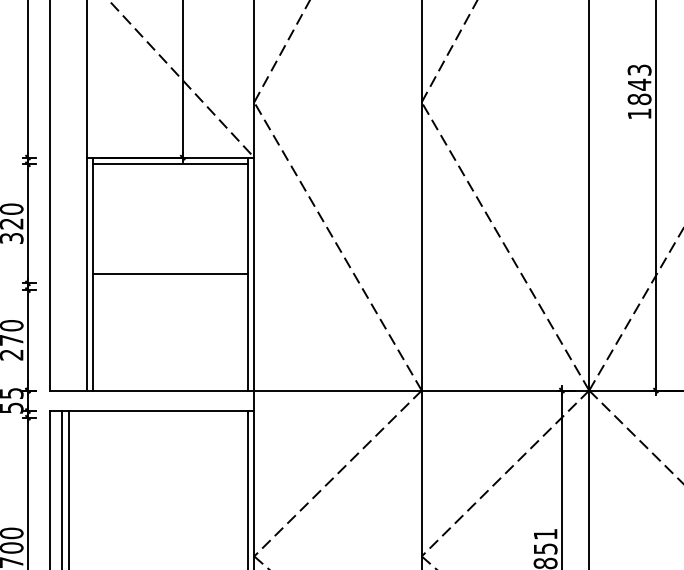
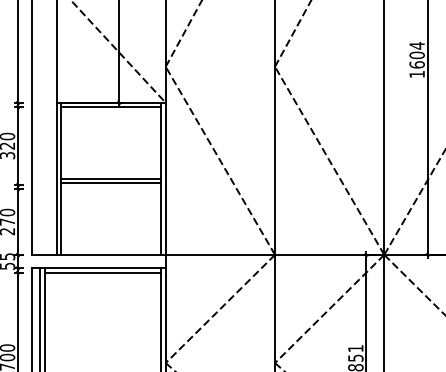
text: (638, 84) -> (416, 55), 1843 -> 1604
line: (169, 281) -> (110, 183), added
line: (157, 417) -> (102, 272), added

